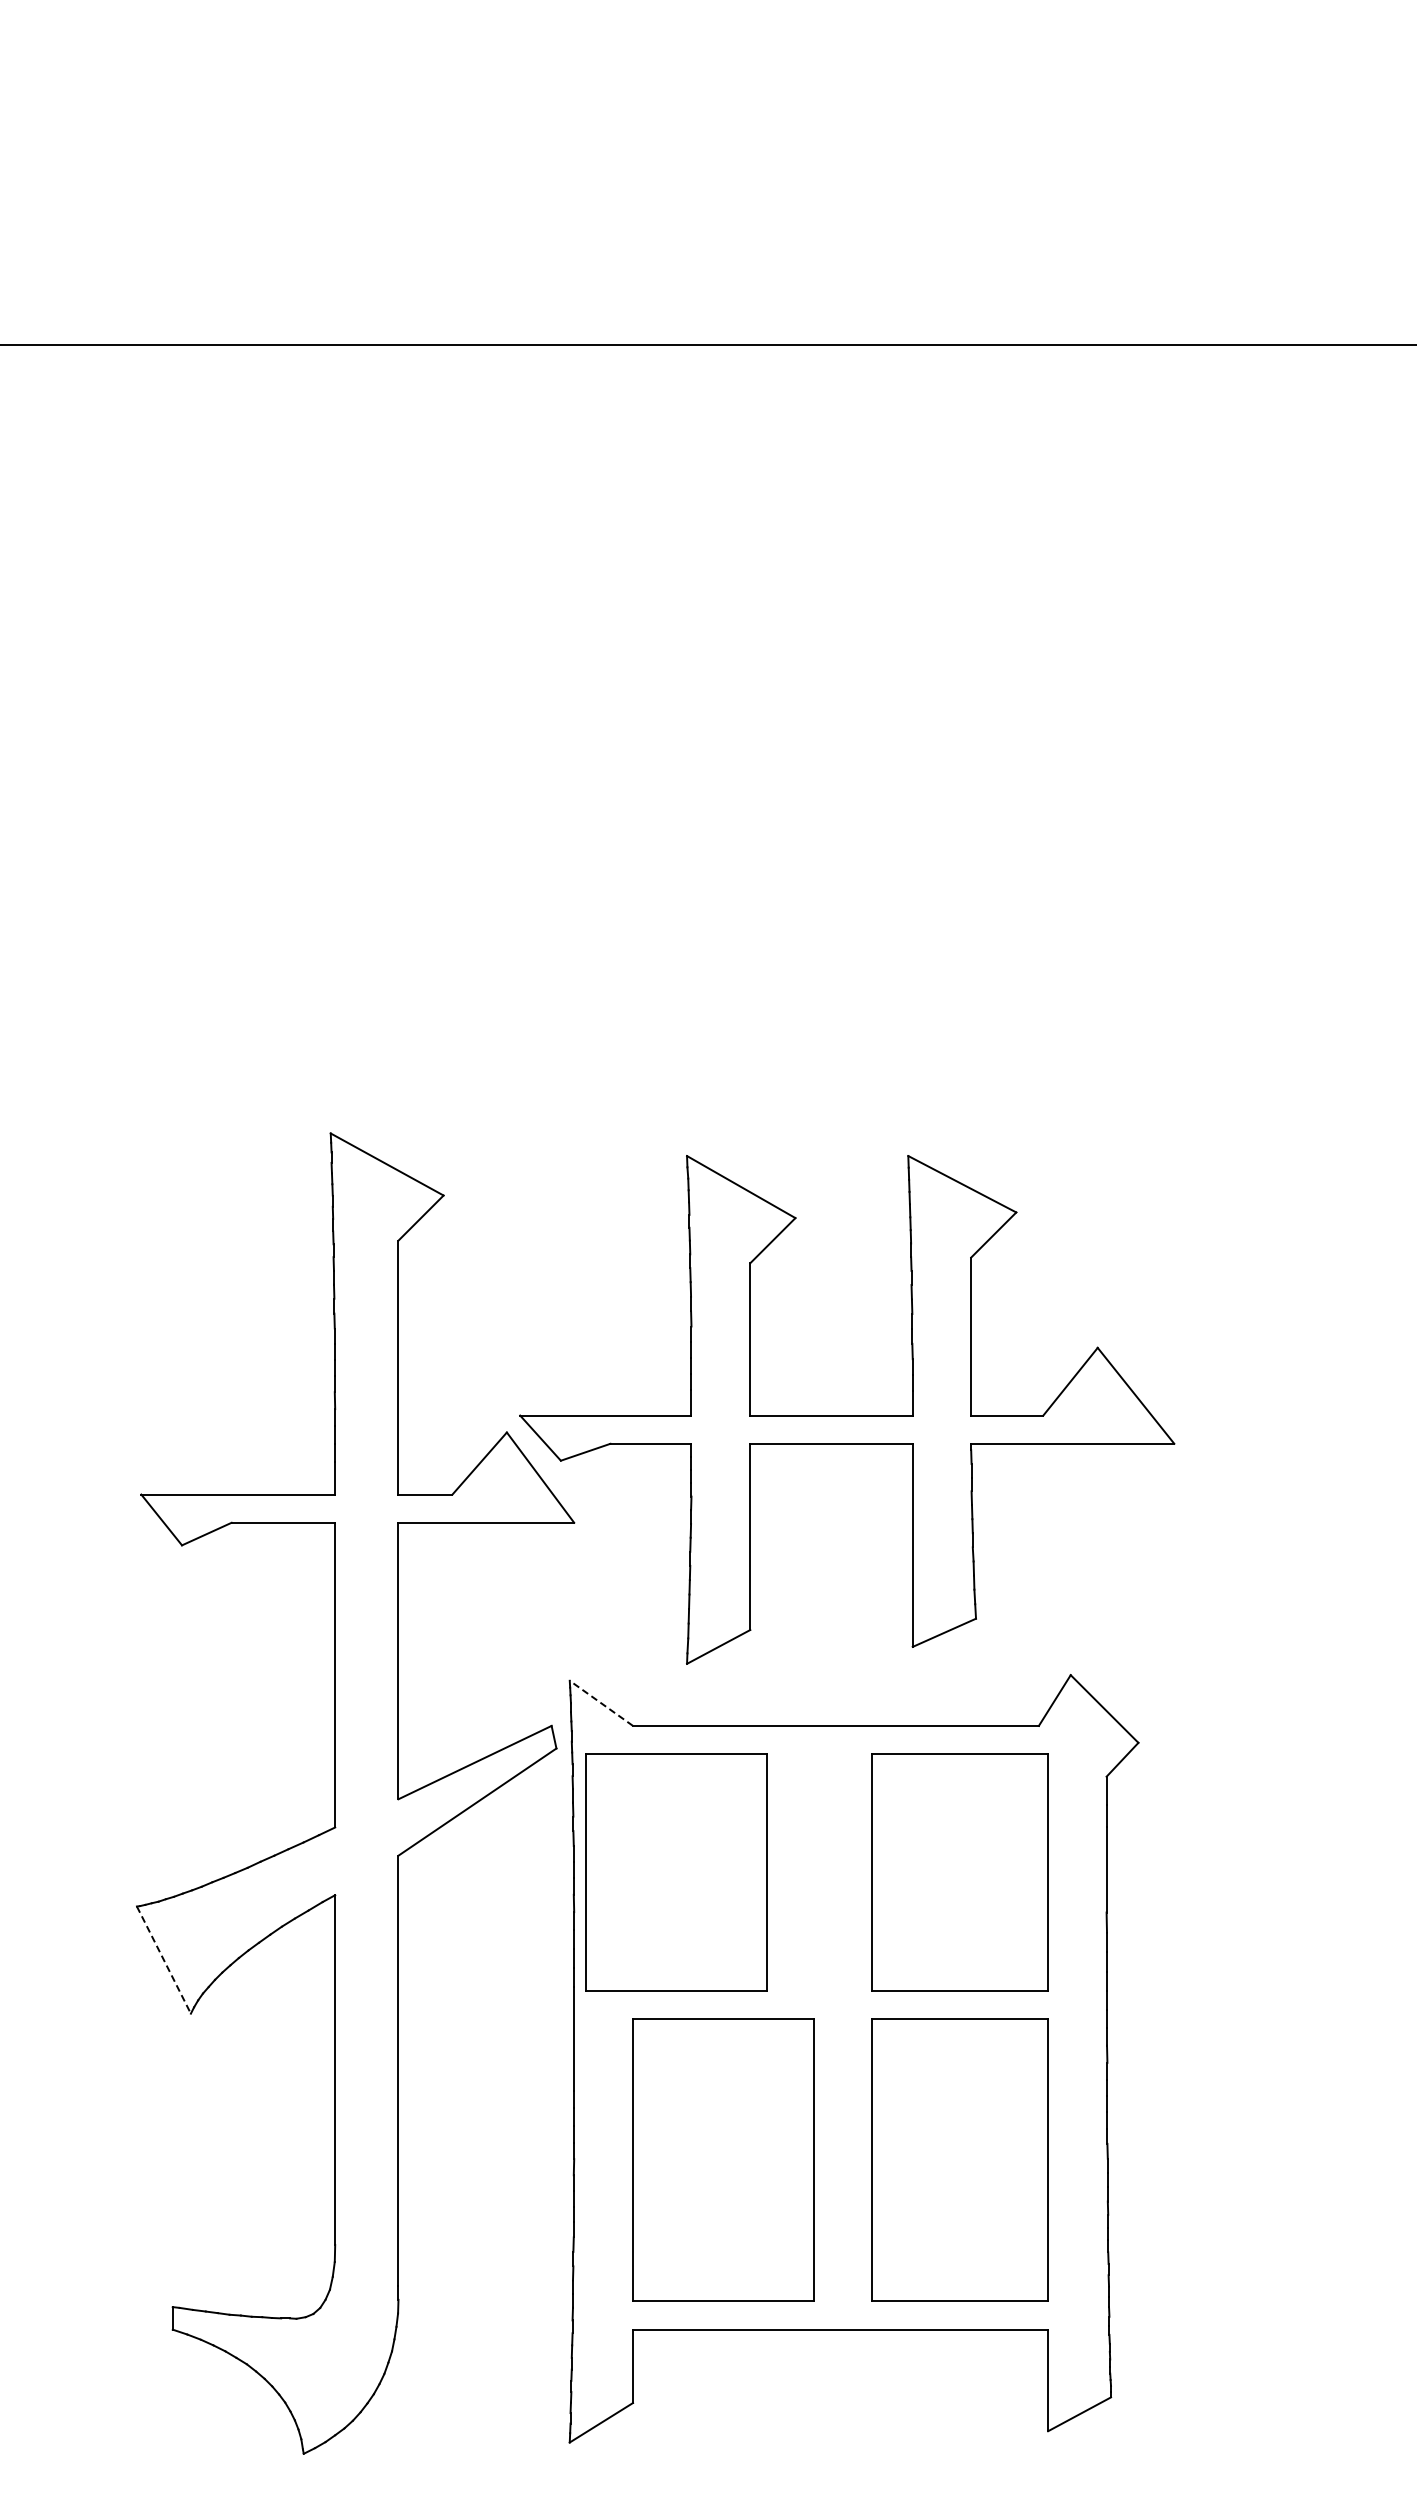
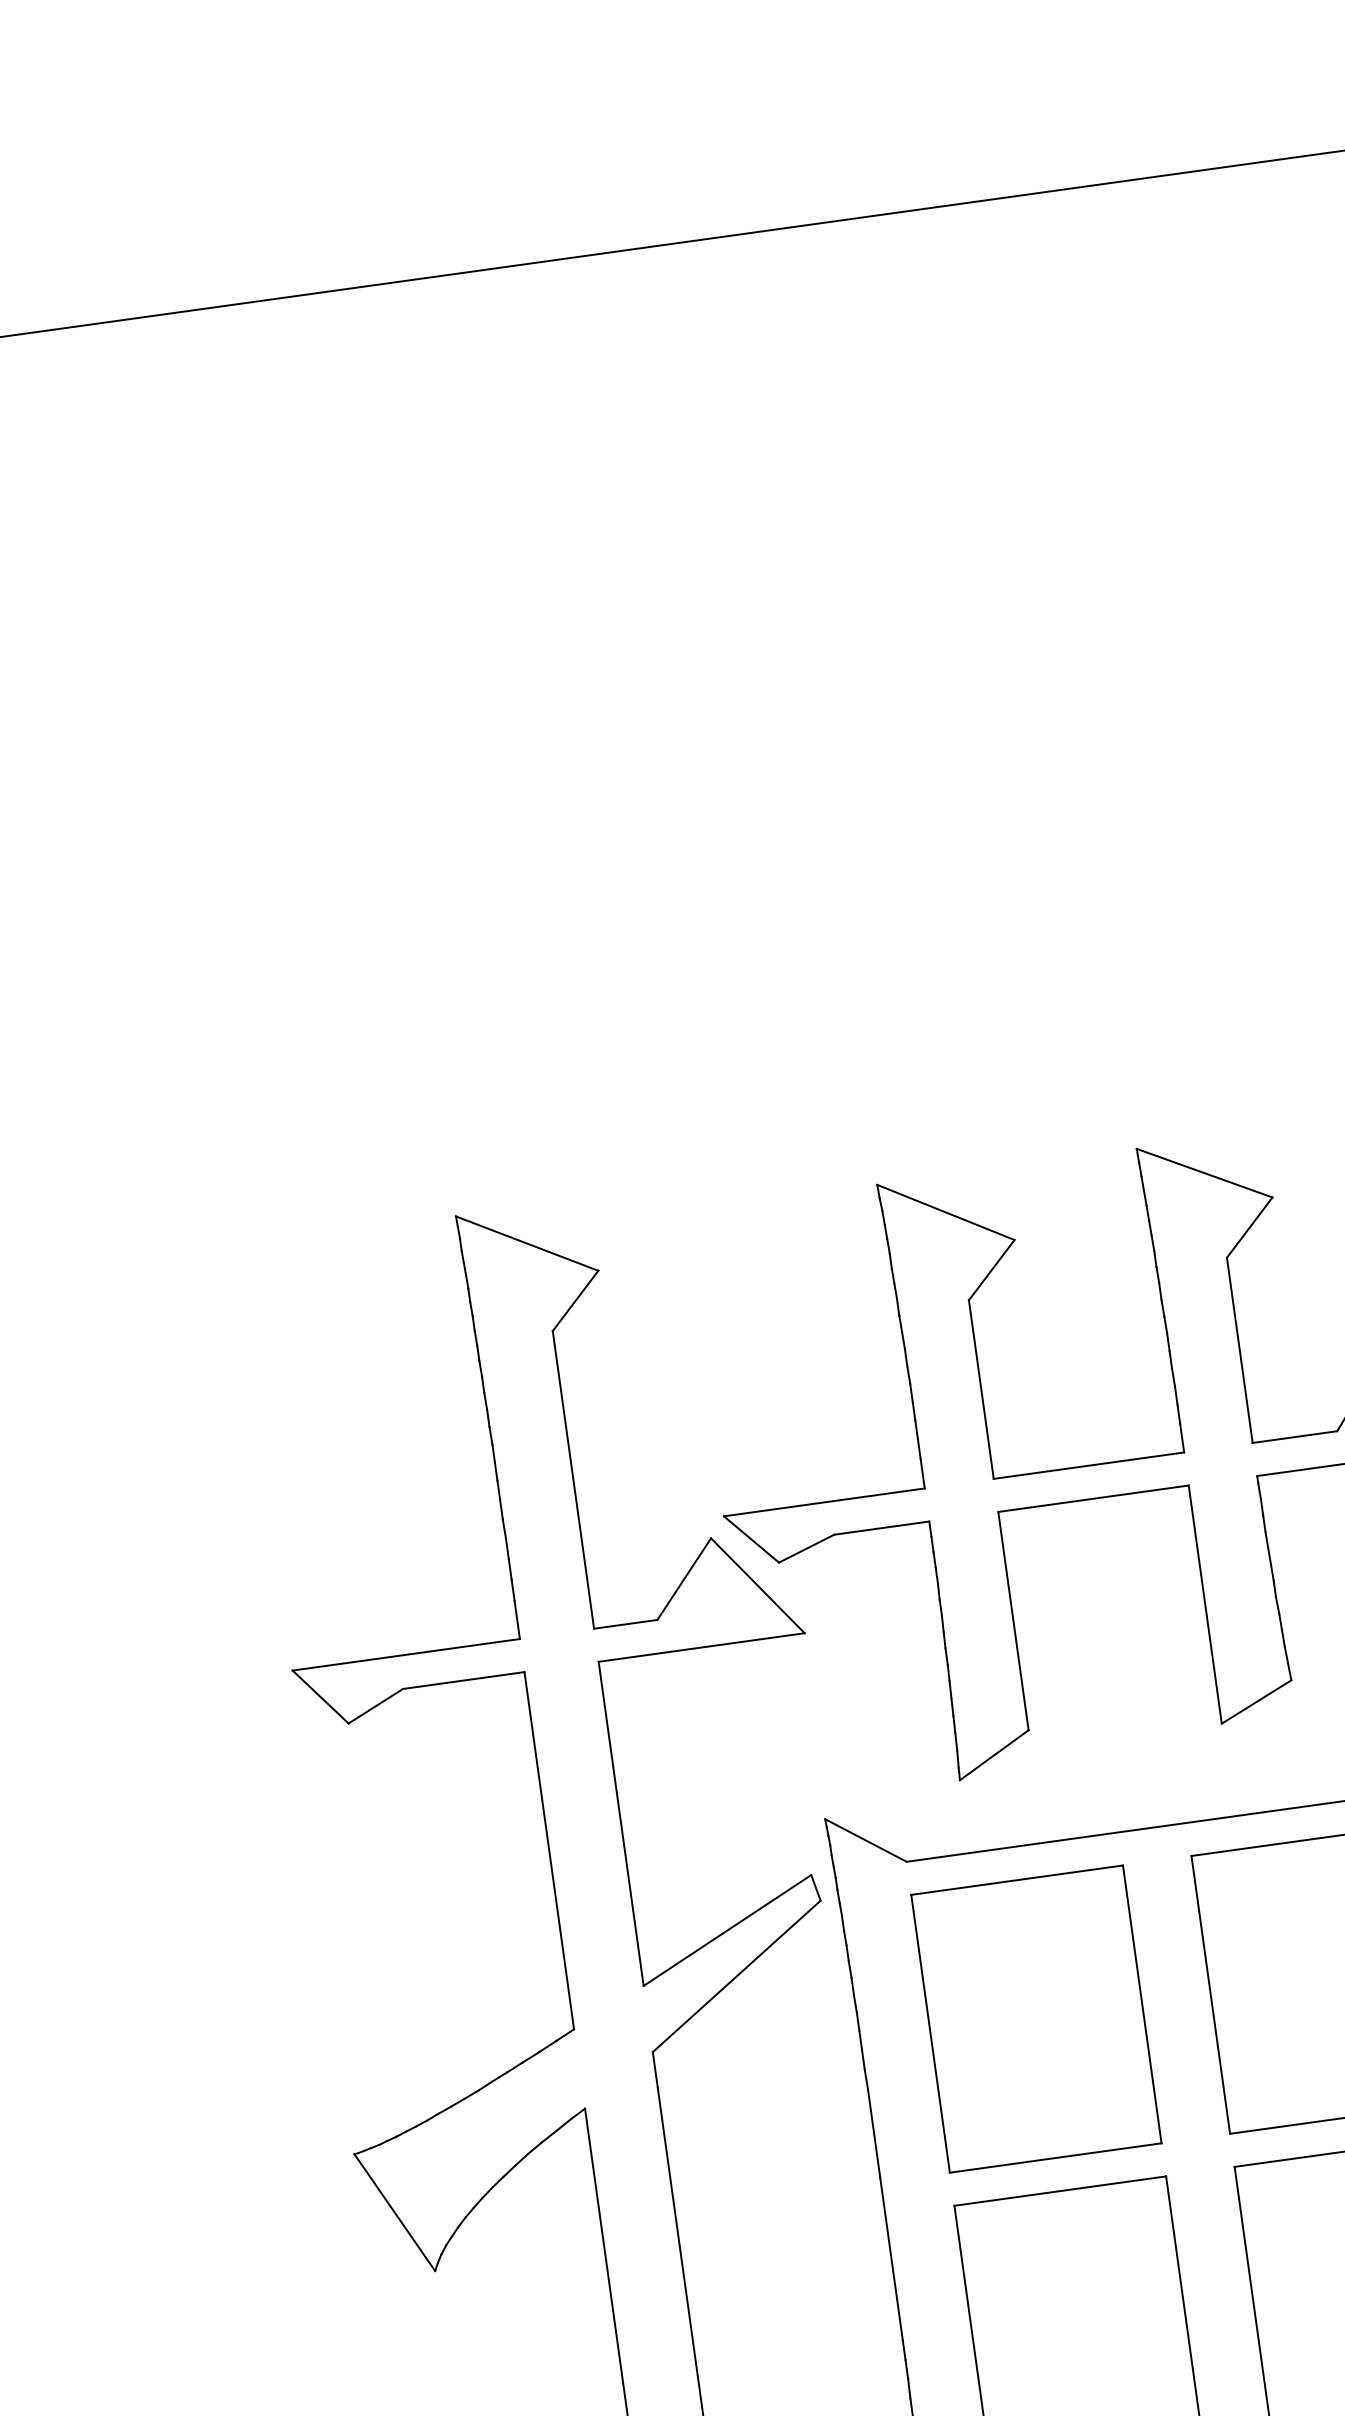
line: (601, 1703) -> (866, 1840), dashed -> solid
part: (676, 1872) -> (1036, 2018), moved
line: (164, 1960) -> (395, 2213), dashed -> solid

